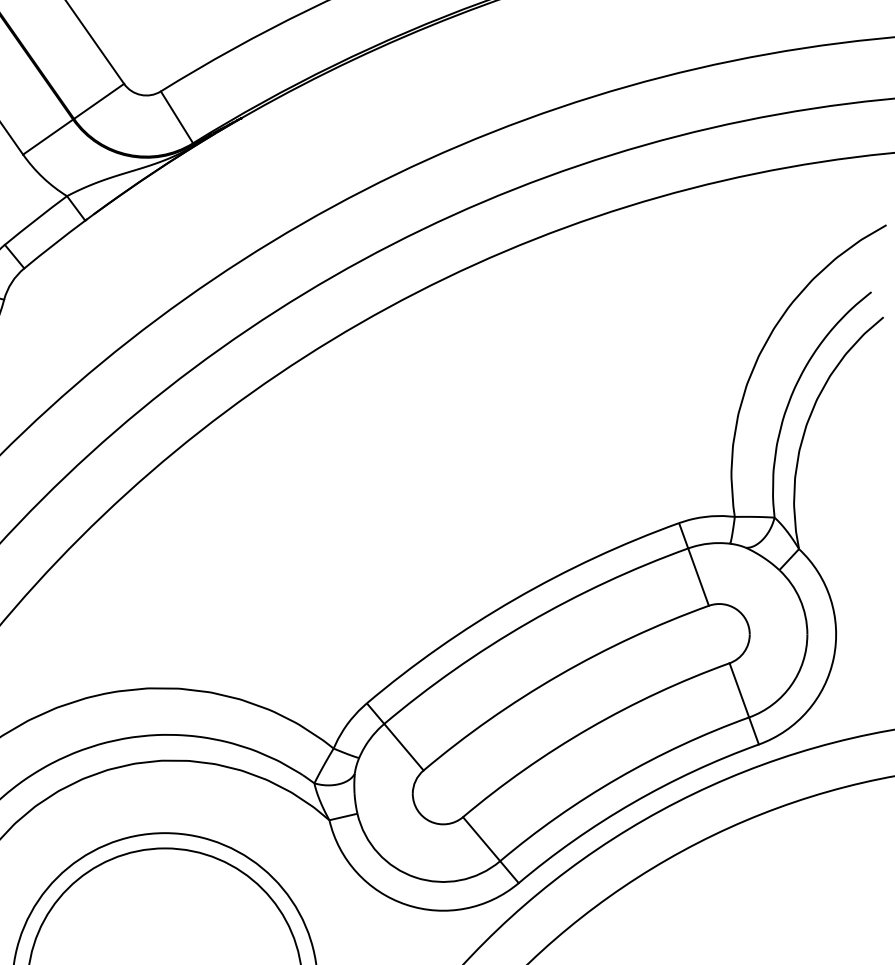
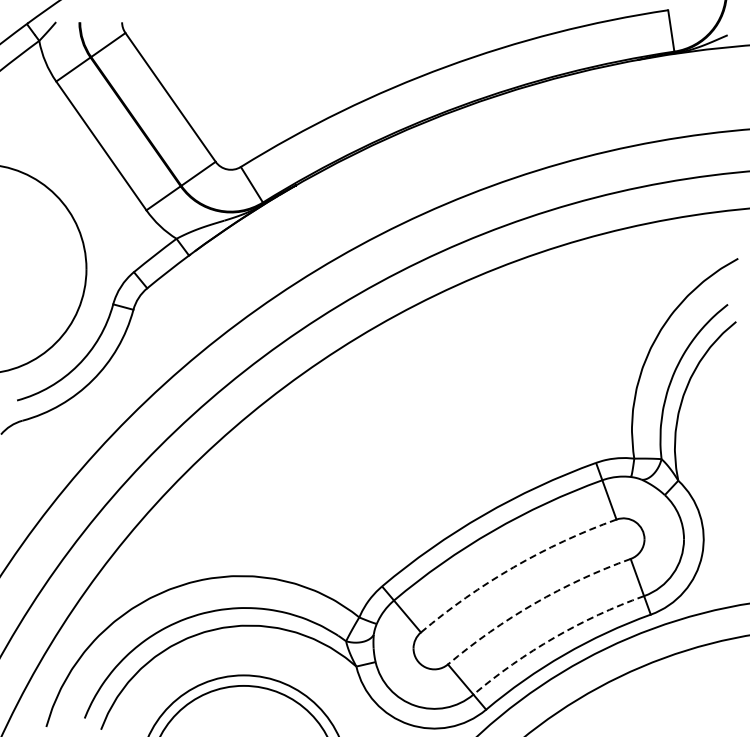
arc: (558, 675) -> (513, 567), solid -> dashed
arc: (589, 728) -> (534, 603), solid -> dashed
arc: (618, 777) -> (554, 637), solid -> dashed

